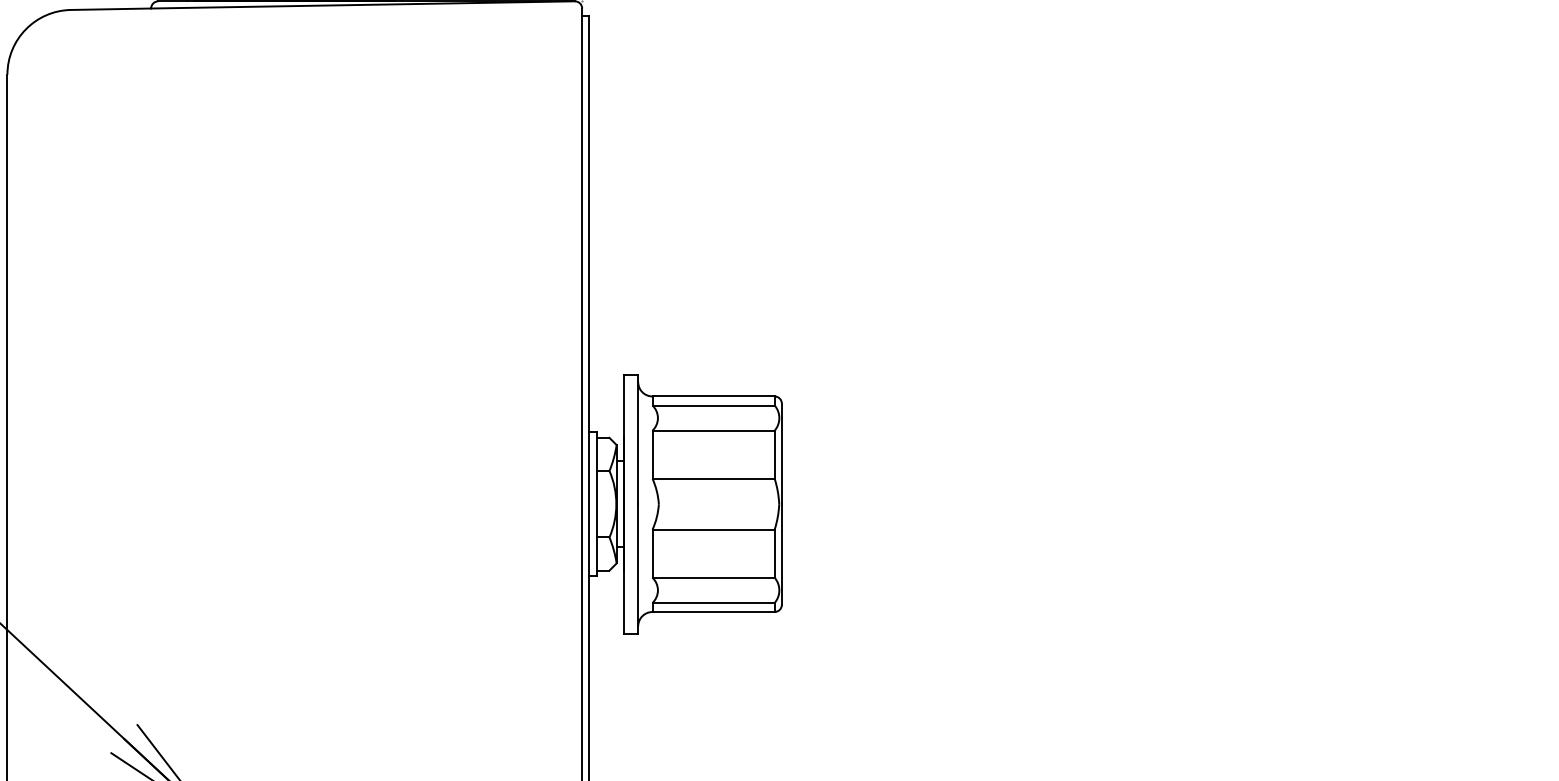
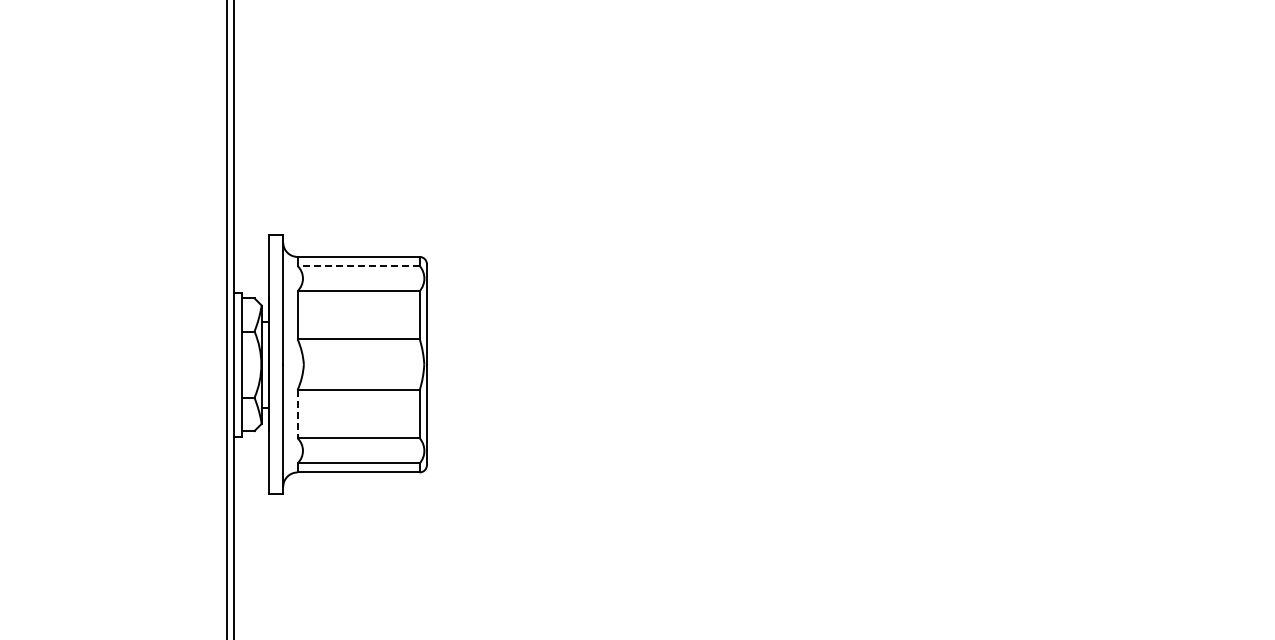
line: (713, 405) -> (358, 265), solid -> dashed
line: (652, 554) -> (297, 414), solid -> dashed

